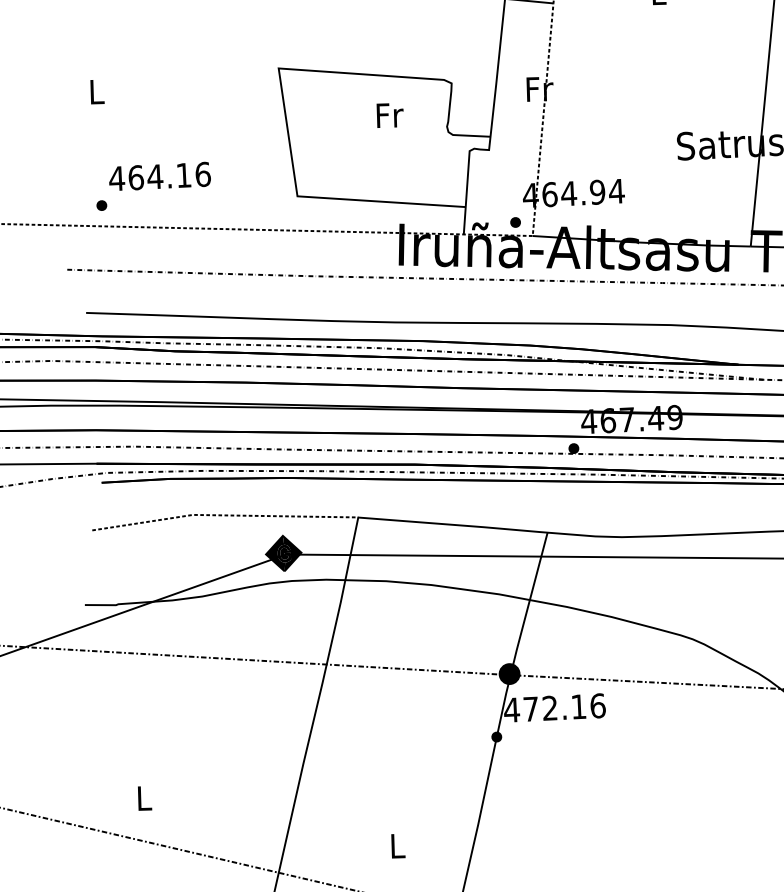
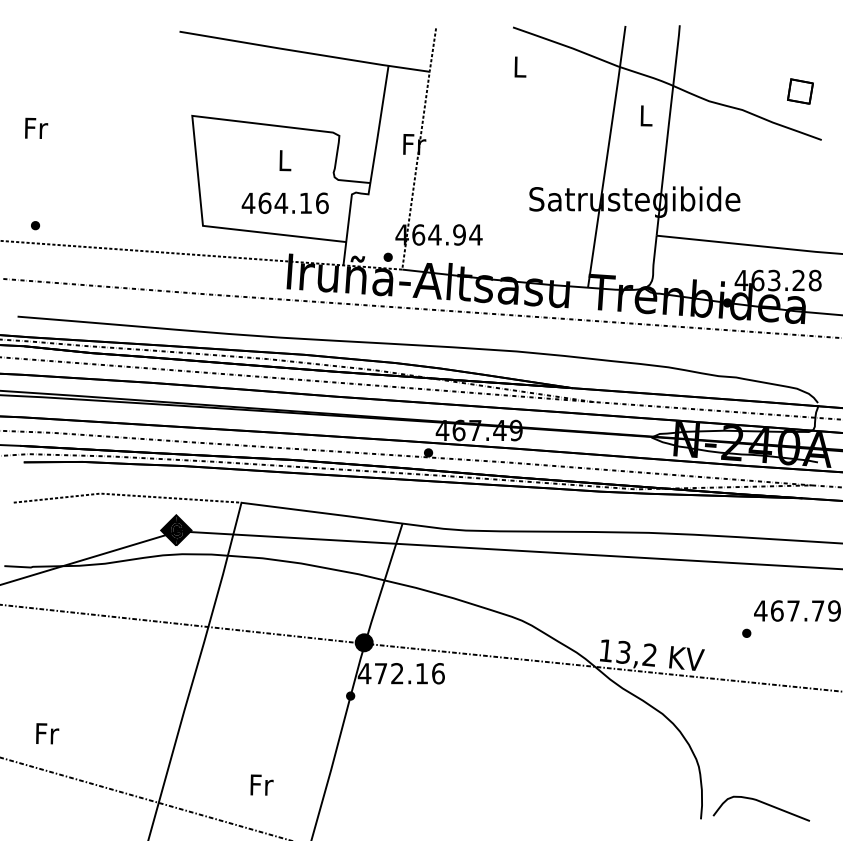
text: (97, 90) -> (36, 127), L -> Fr
text: (390, 115) -> (285, 160), Fr -> L
text: (158, 175) -> (284, 202), moved
text: (144, 798) -> (47, 733), L -> Fr
text: (397, 845) -> (261, 784), L -> Fr

